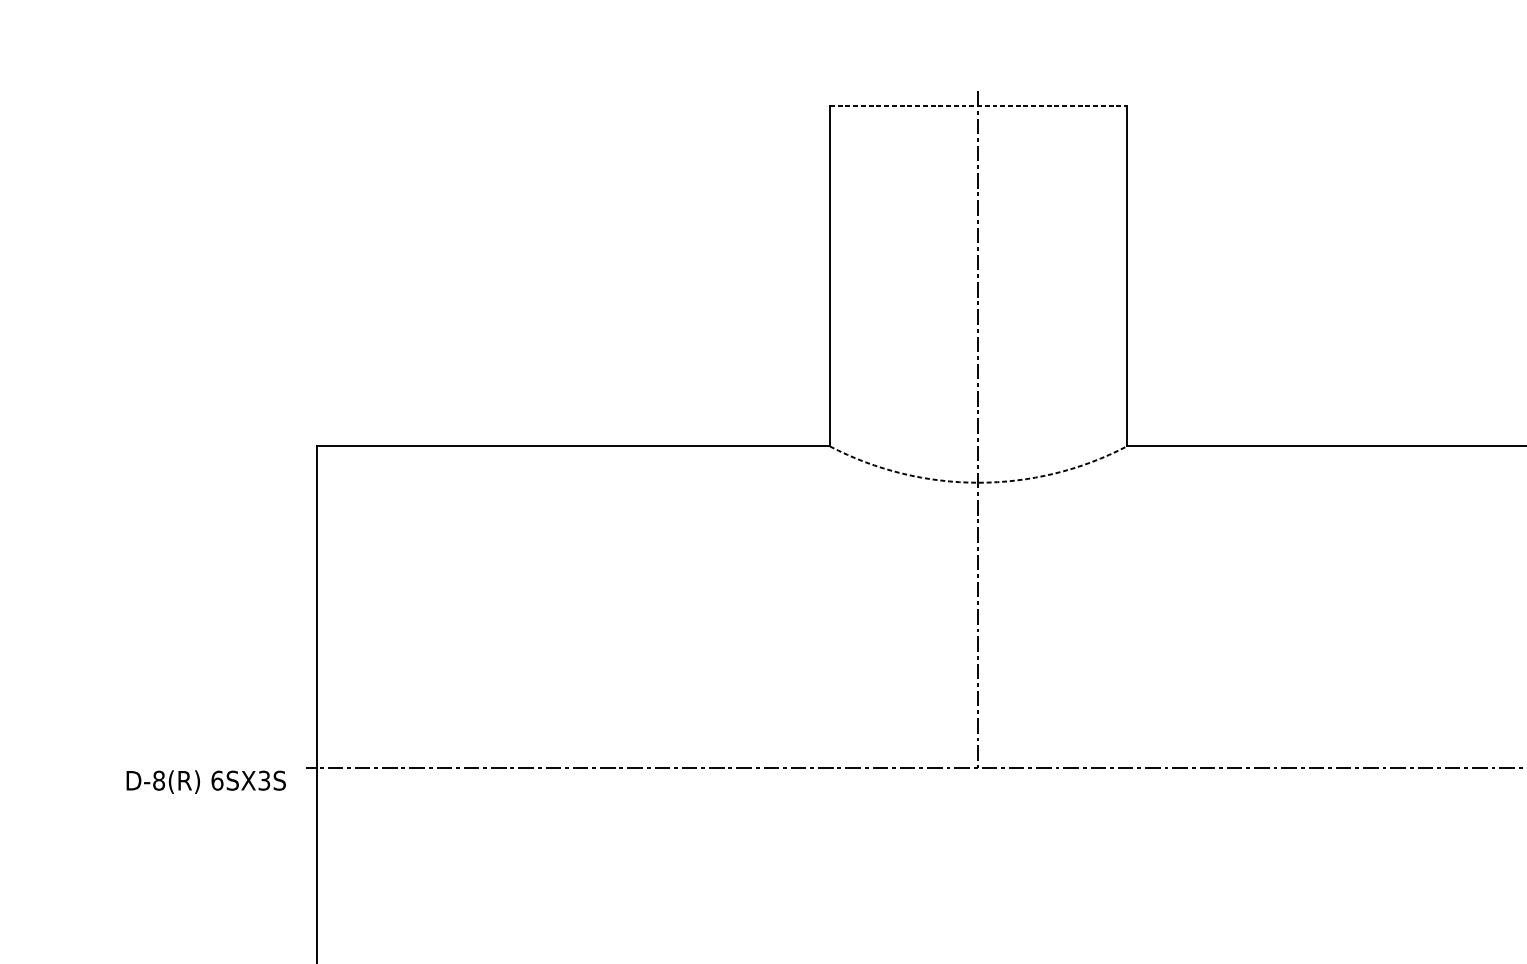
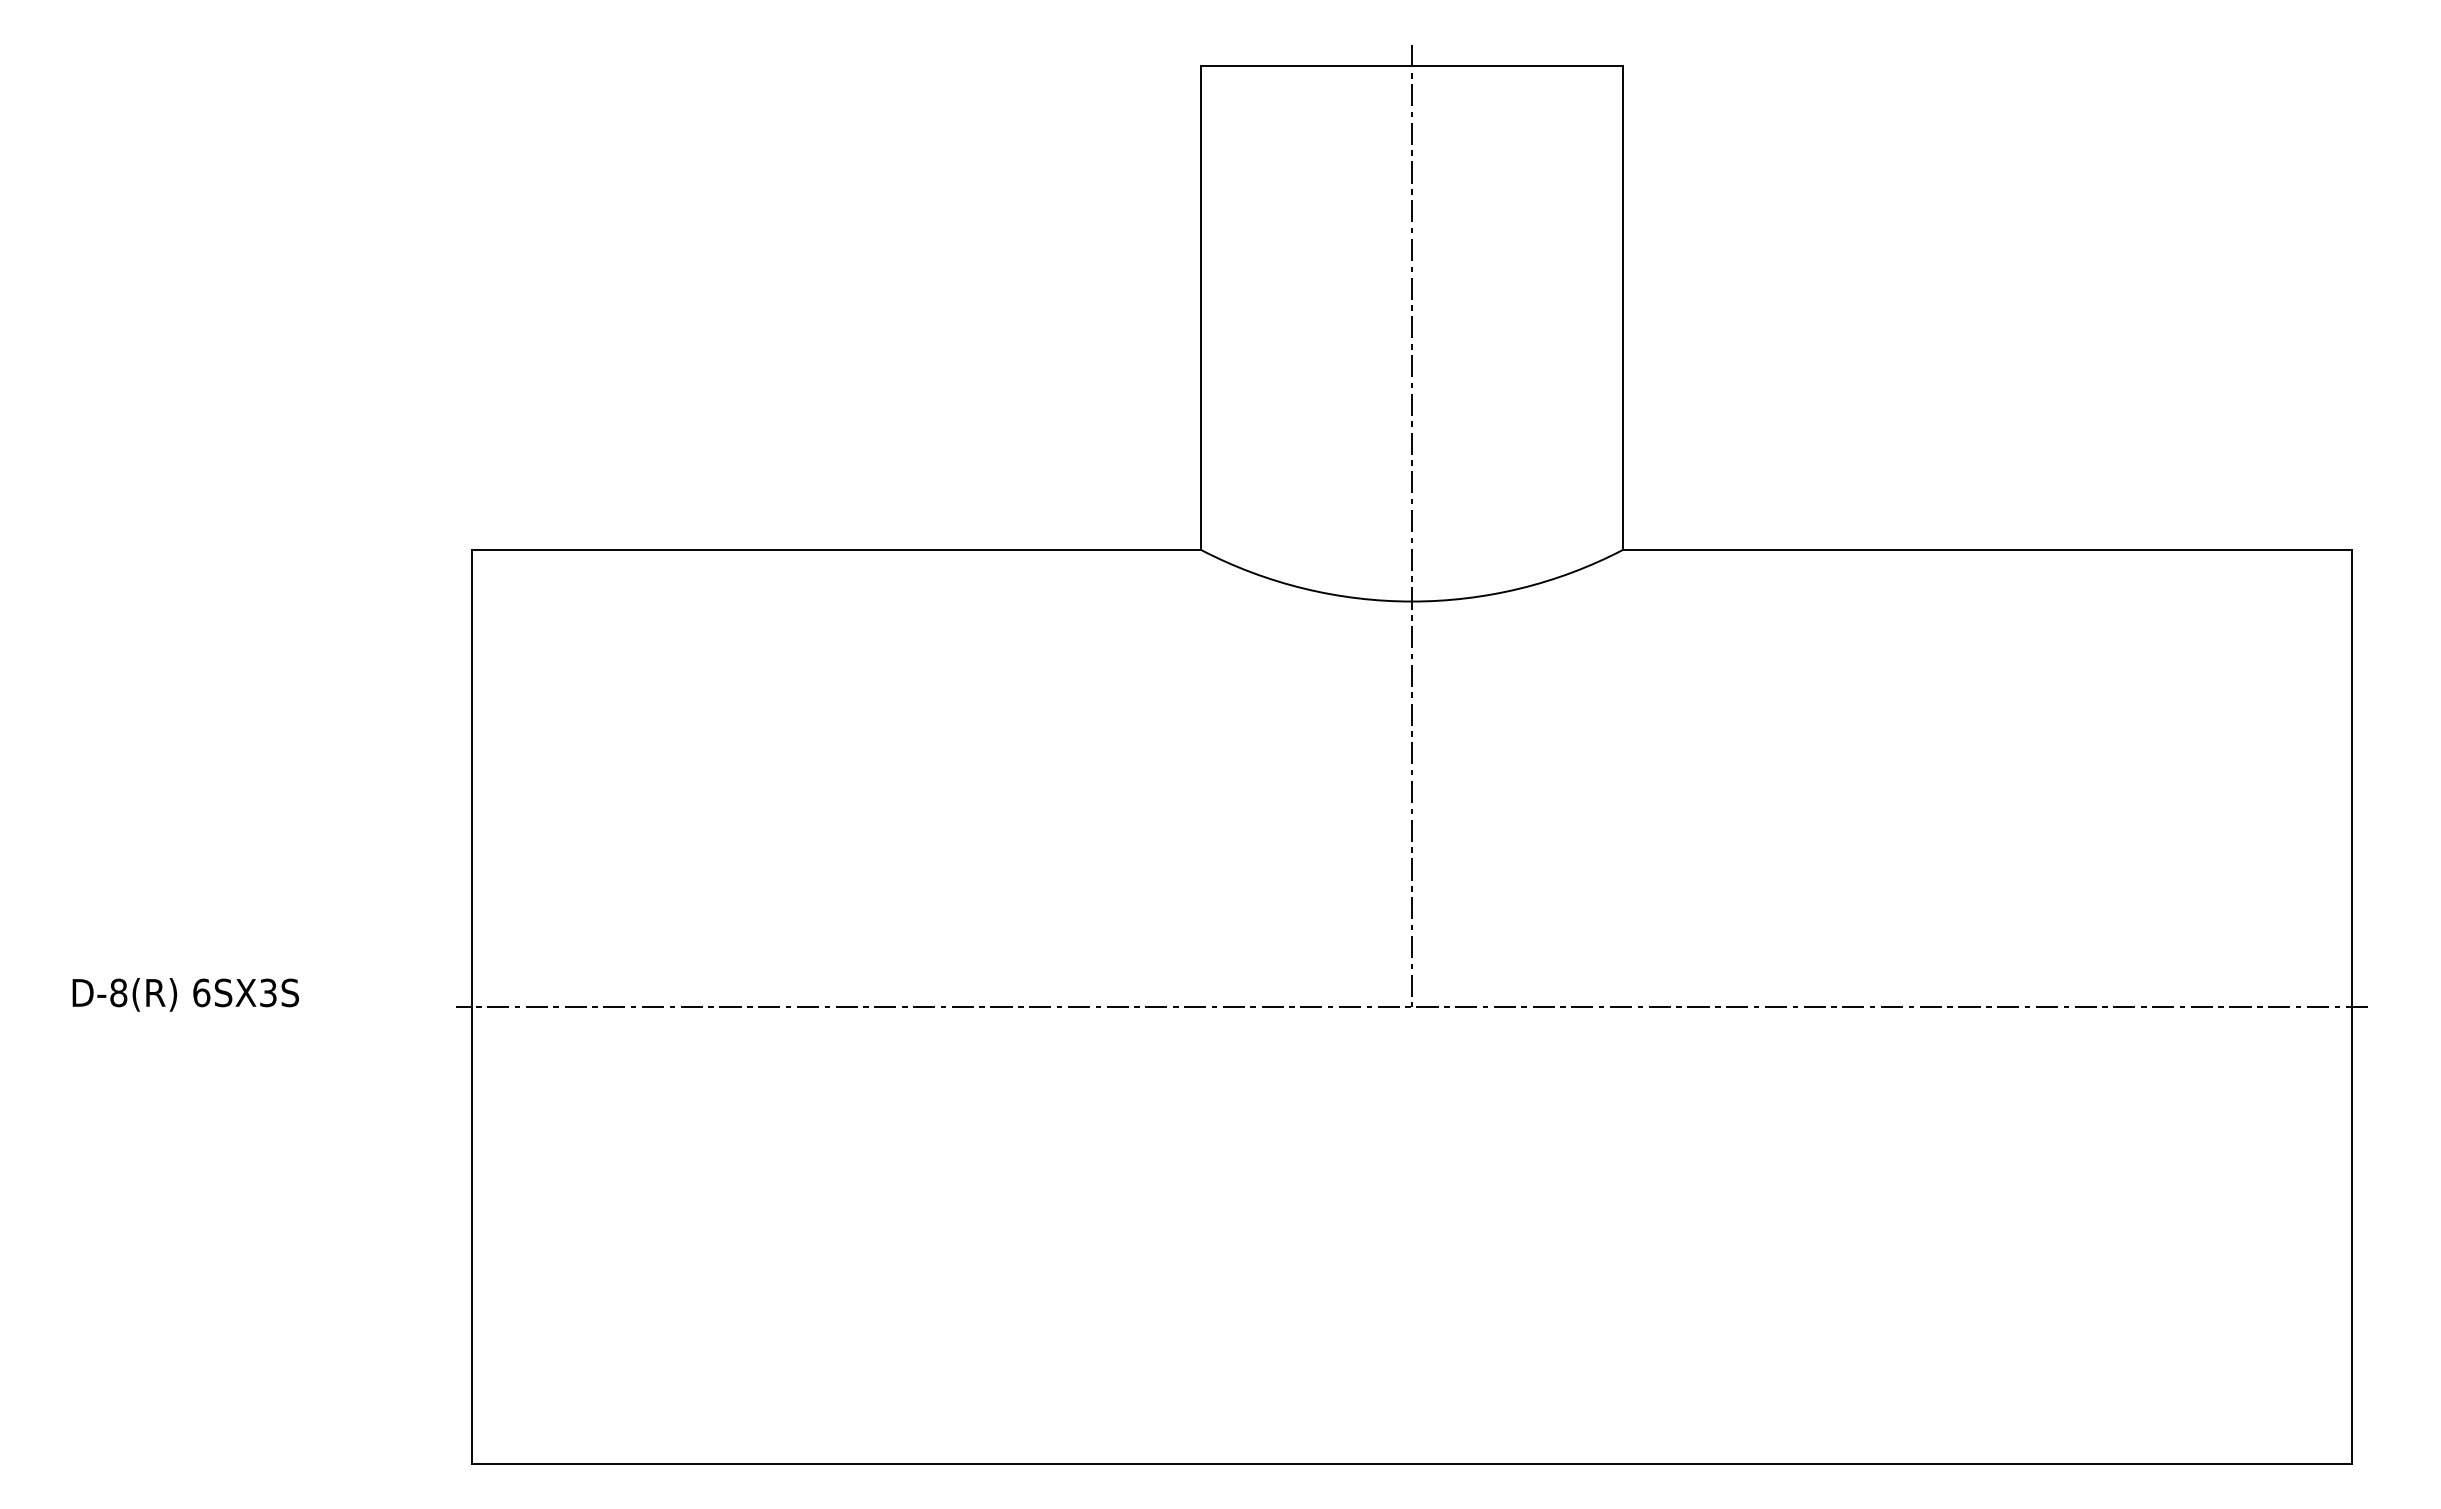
line: (978, 106) -> (1412, 66), dashed -> solid
arc: (978, 482) -> (1412, 601), dashed -> solid
text: (206, 781) -> (185, 994), moved

